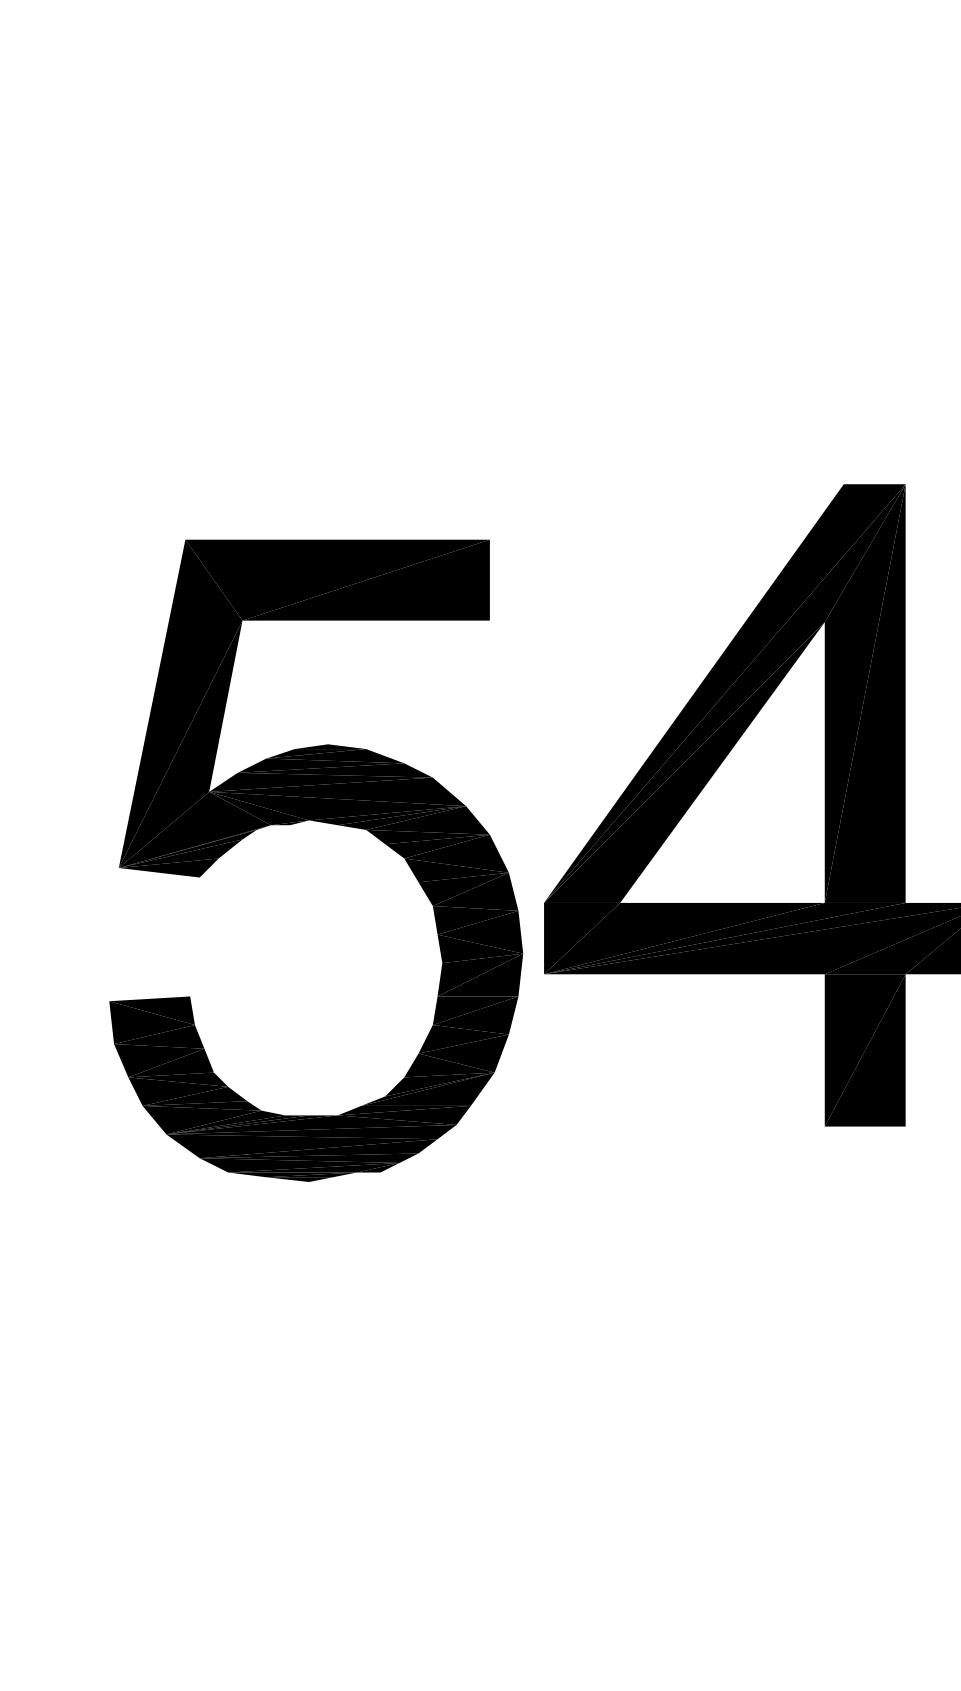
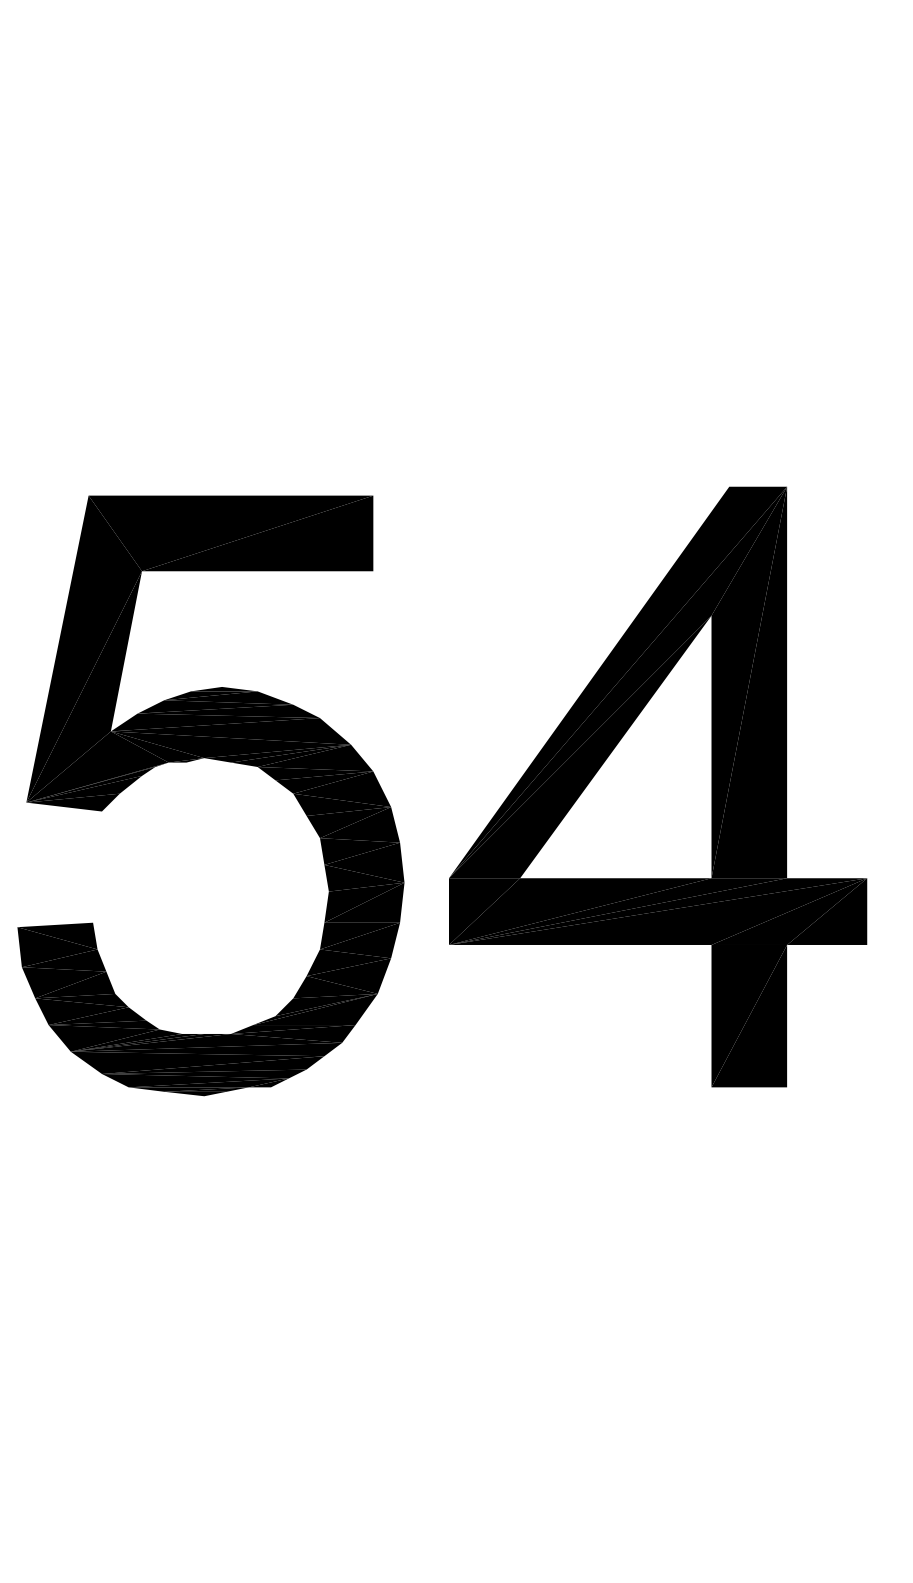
part: (322, 822) -> (216, 760), moved

